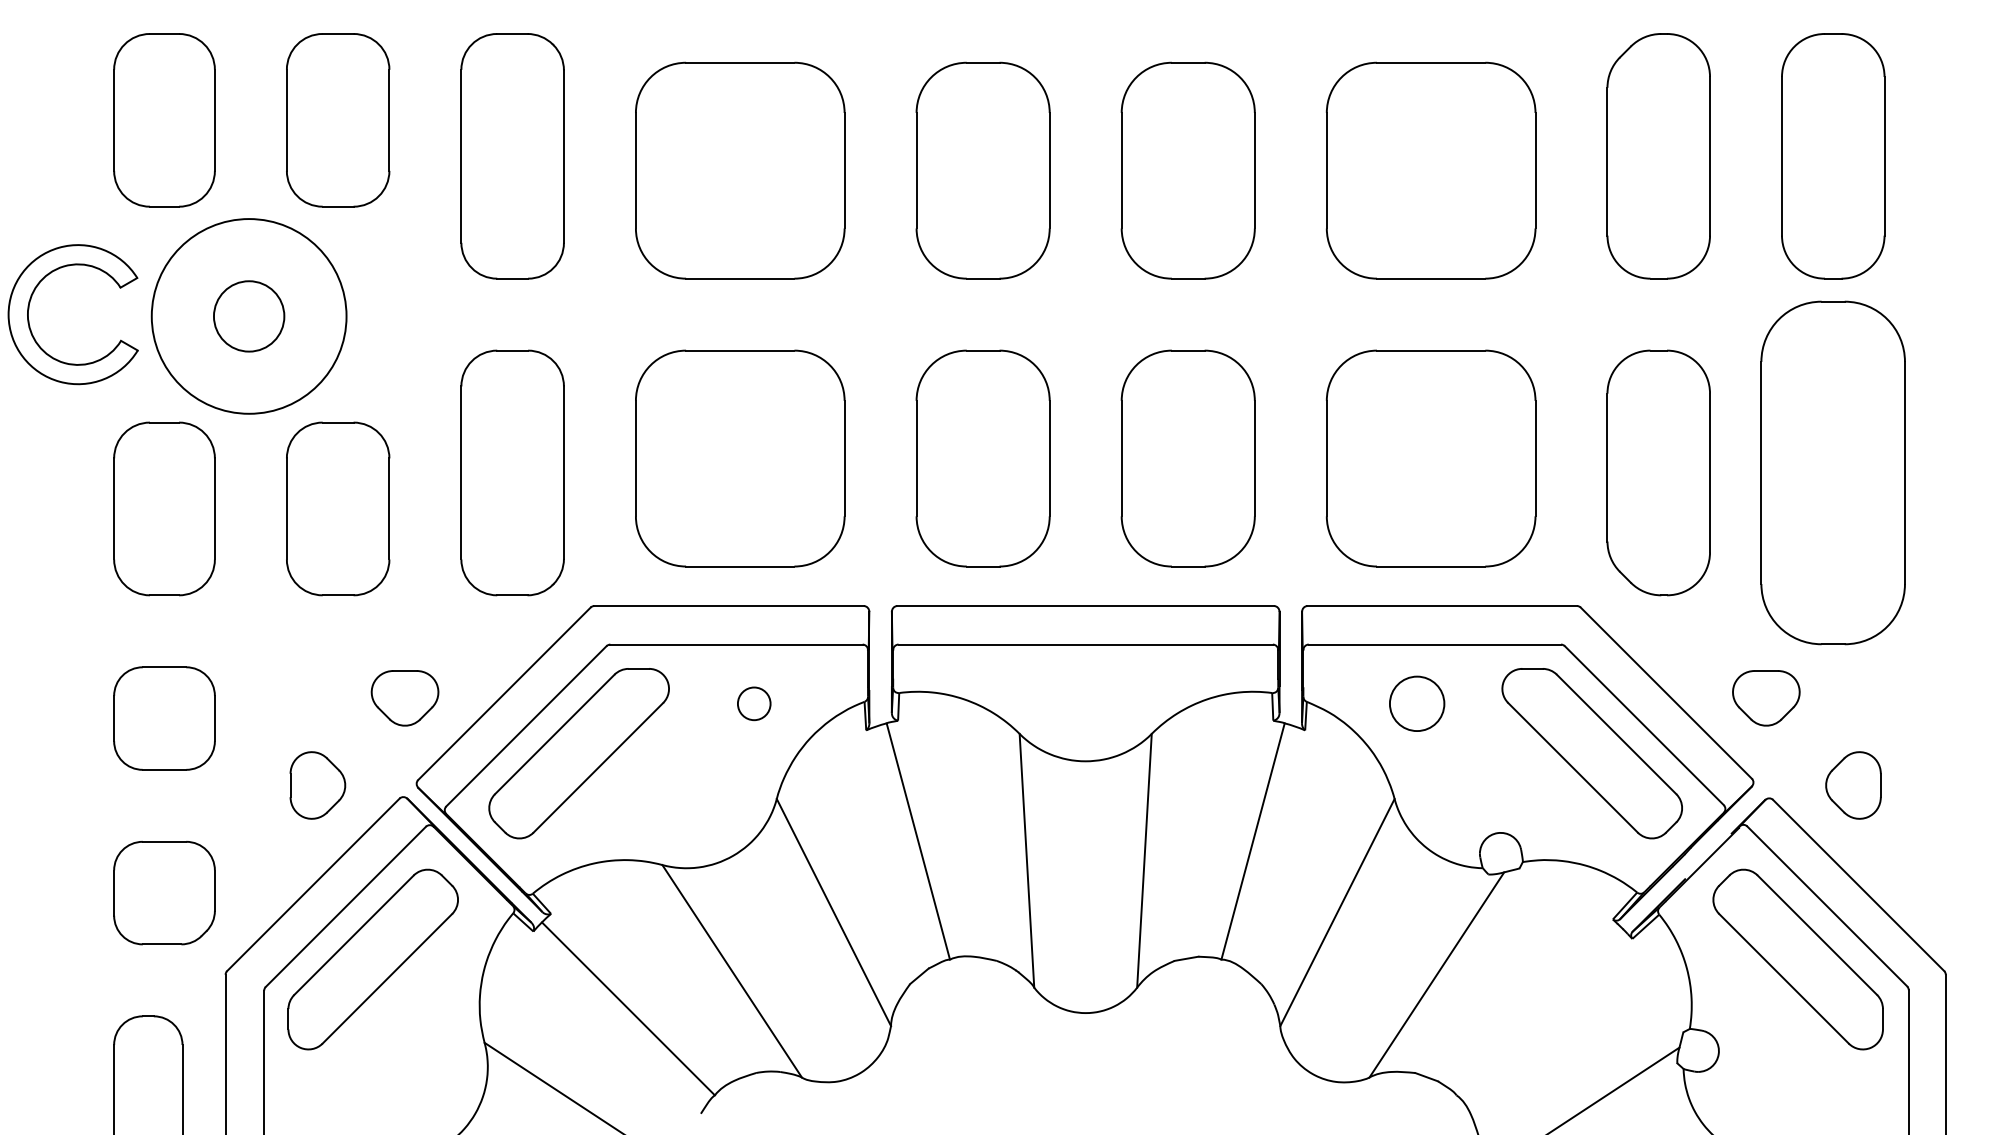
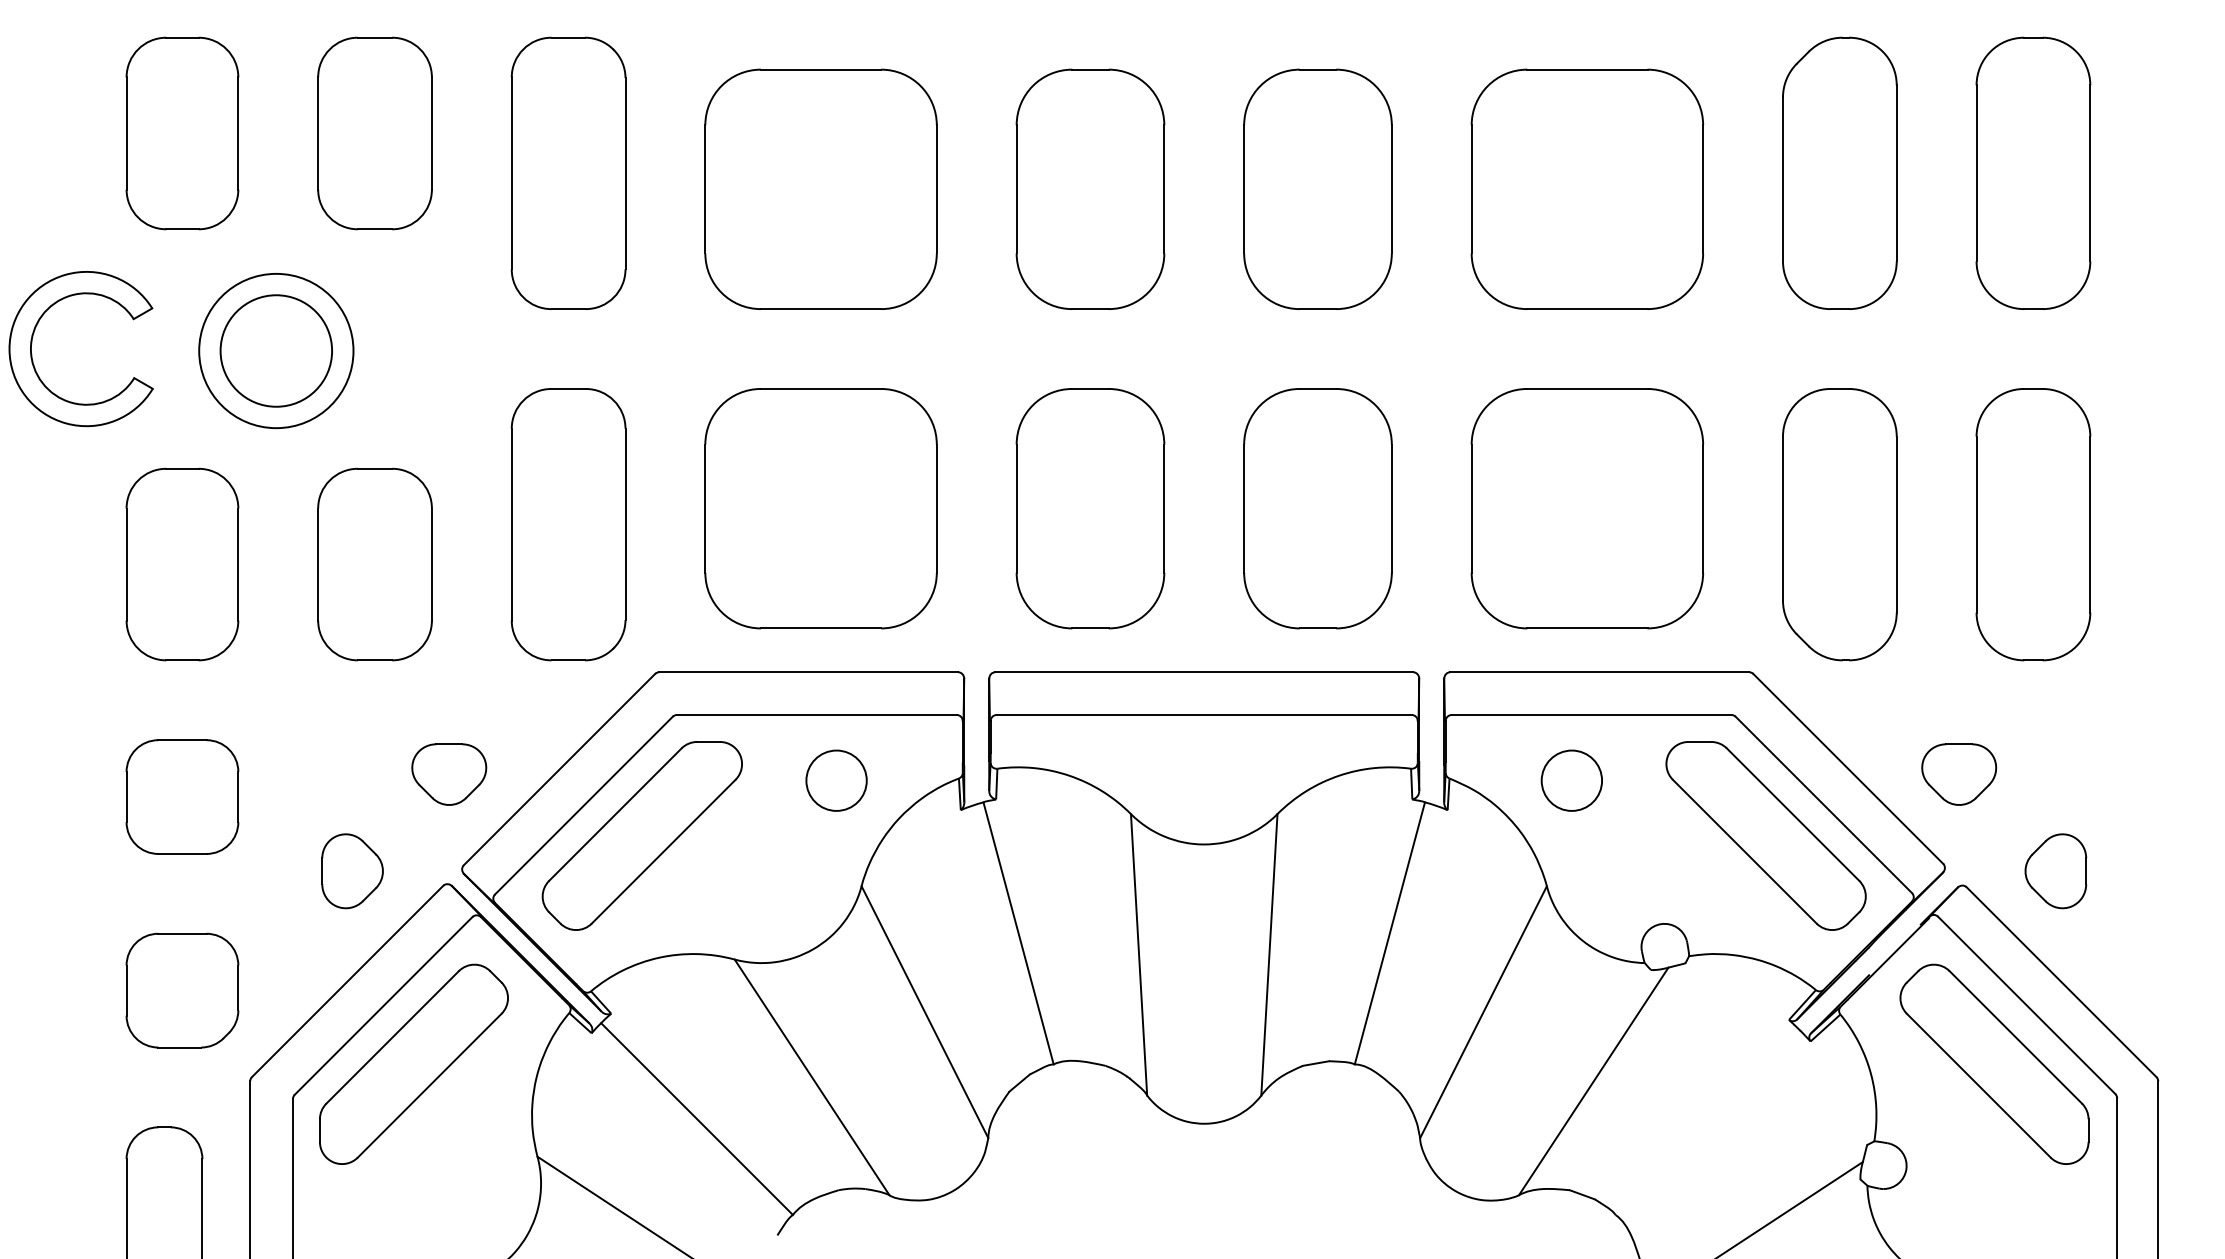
circle: (248, 315) -> (275, 349), size x0.71
circle: (248, 316) -> (275, 351), size x1.43
part: (1833, 472) -> (2033, 524), size x0.71
circle: (754, 703) -> (836, 780), size x1.67

